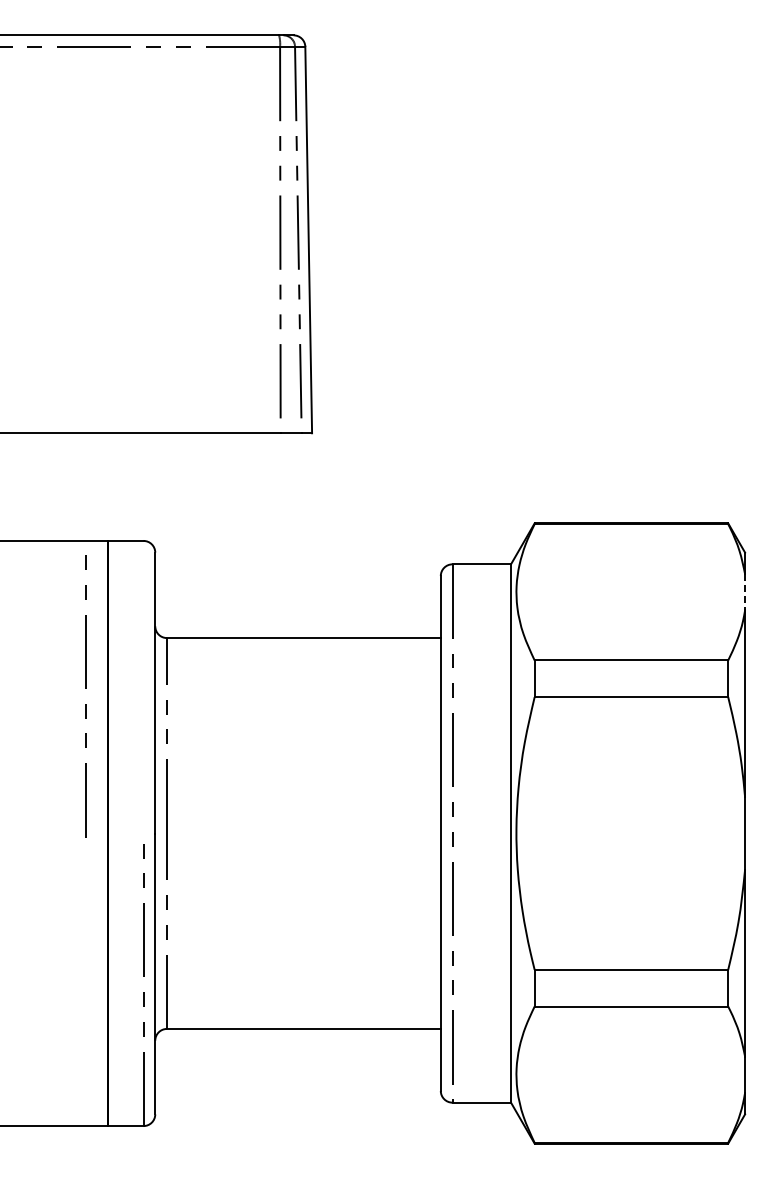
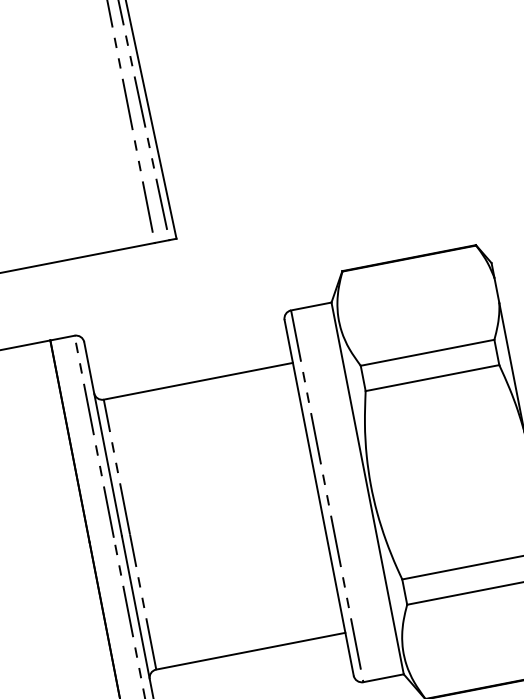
line: (745, 592) -> (497, 290), dashed -> solid
line: (85, 688) -> (93, 434), moved

